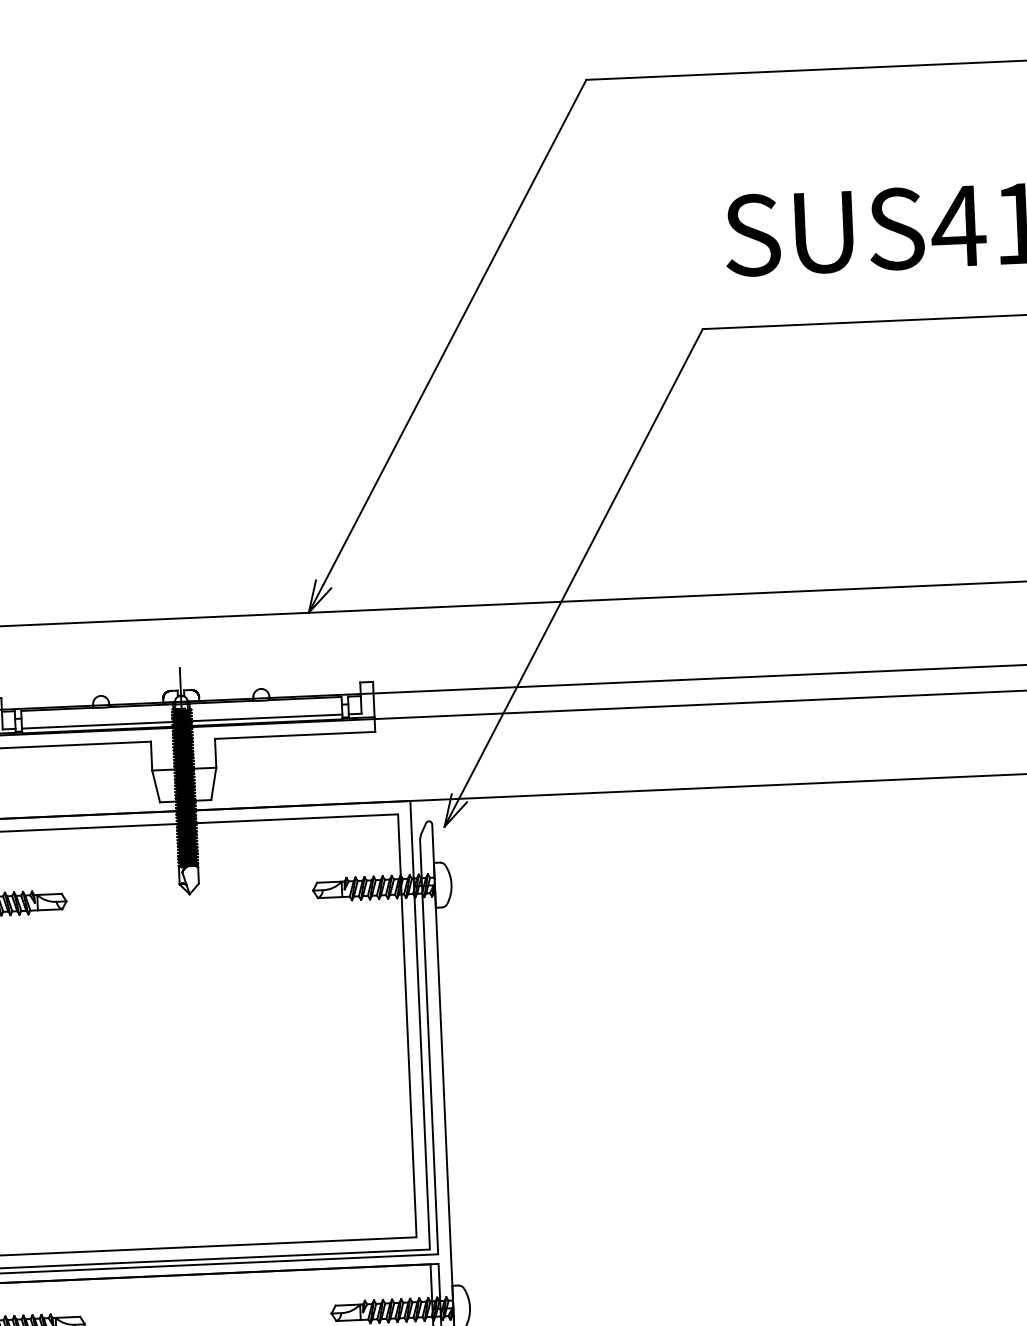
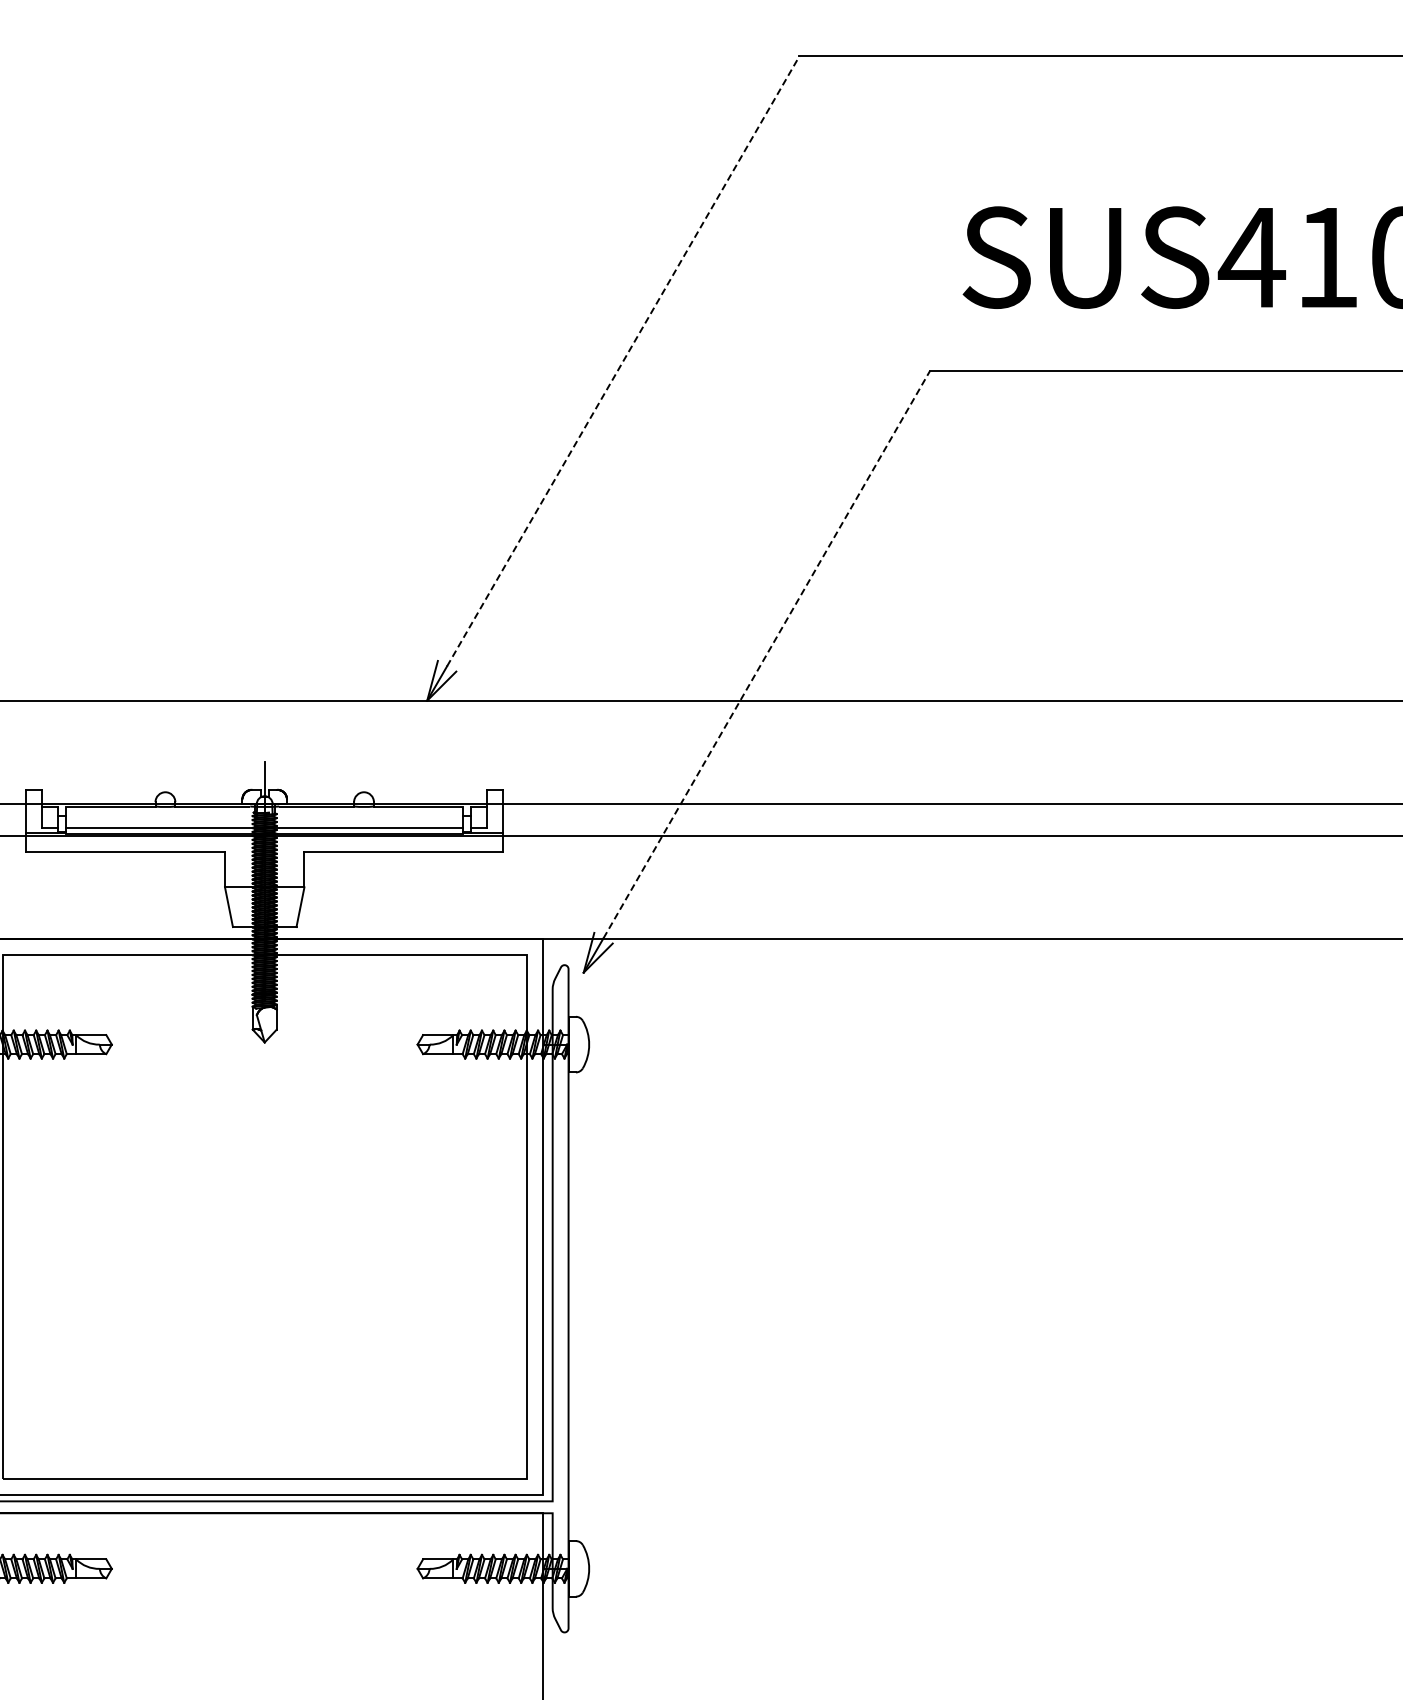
line: (455, 331) -> (623, 360), solid -> dashed
line: (581, 563) -> (767, 654), solid -> dashed

